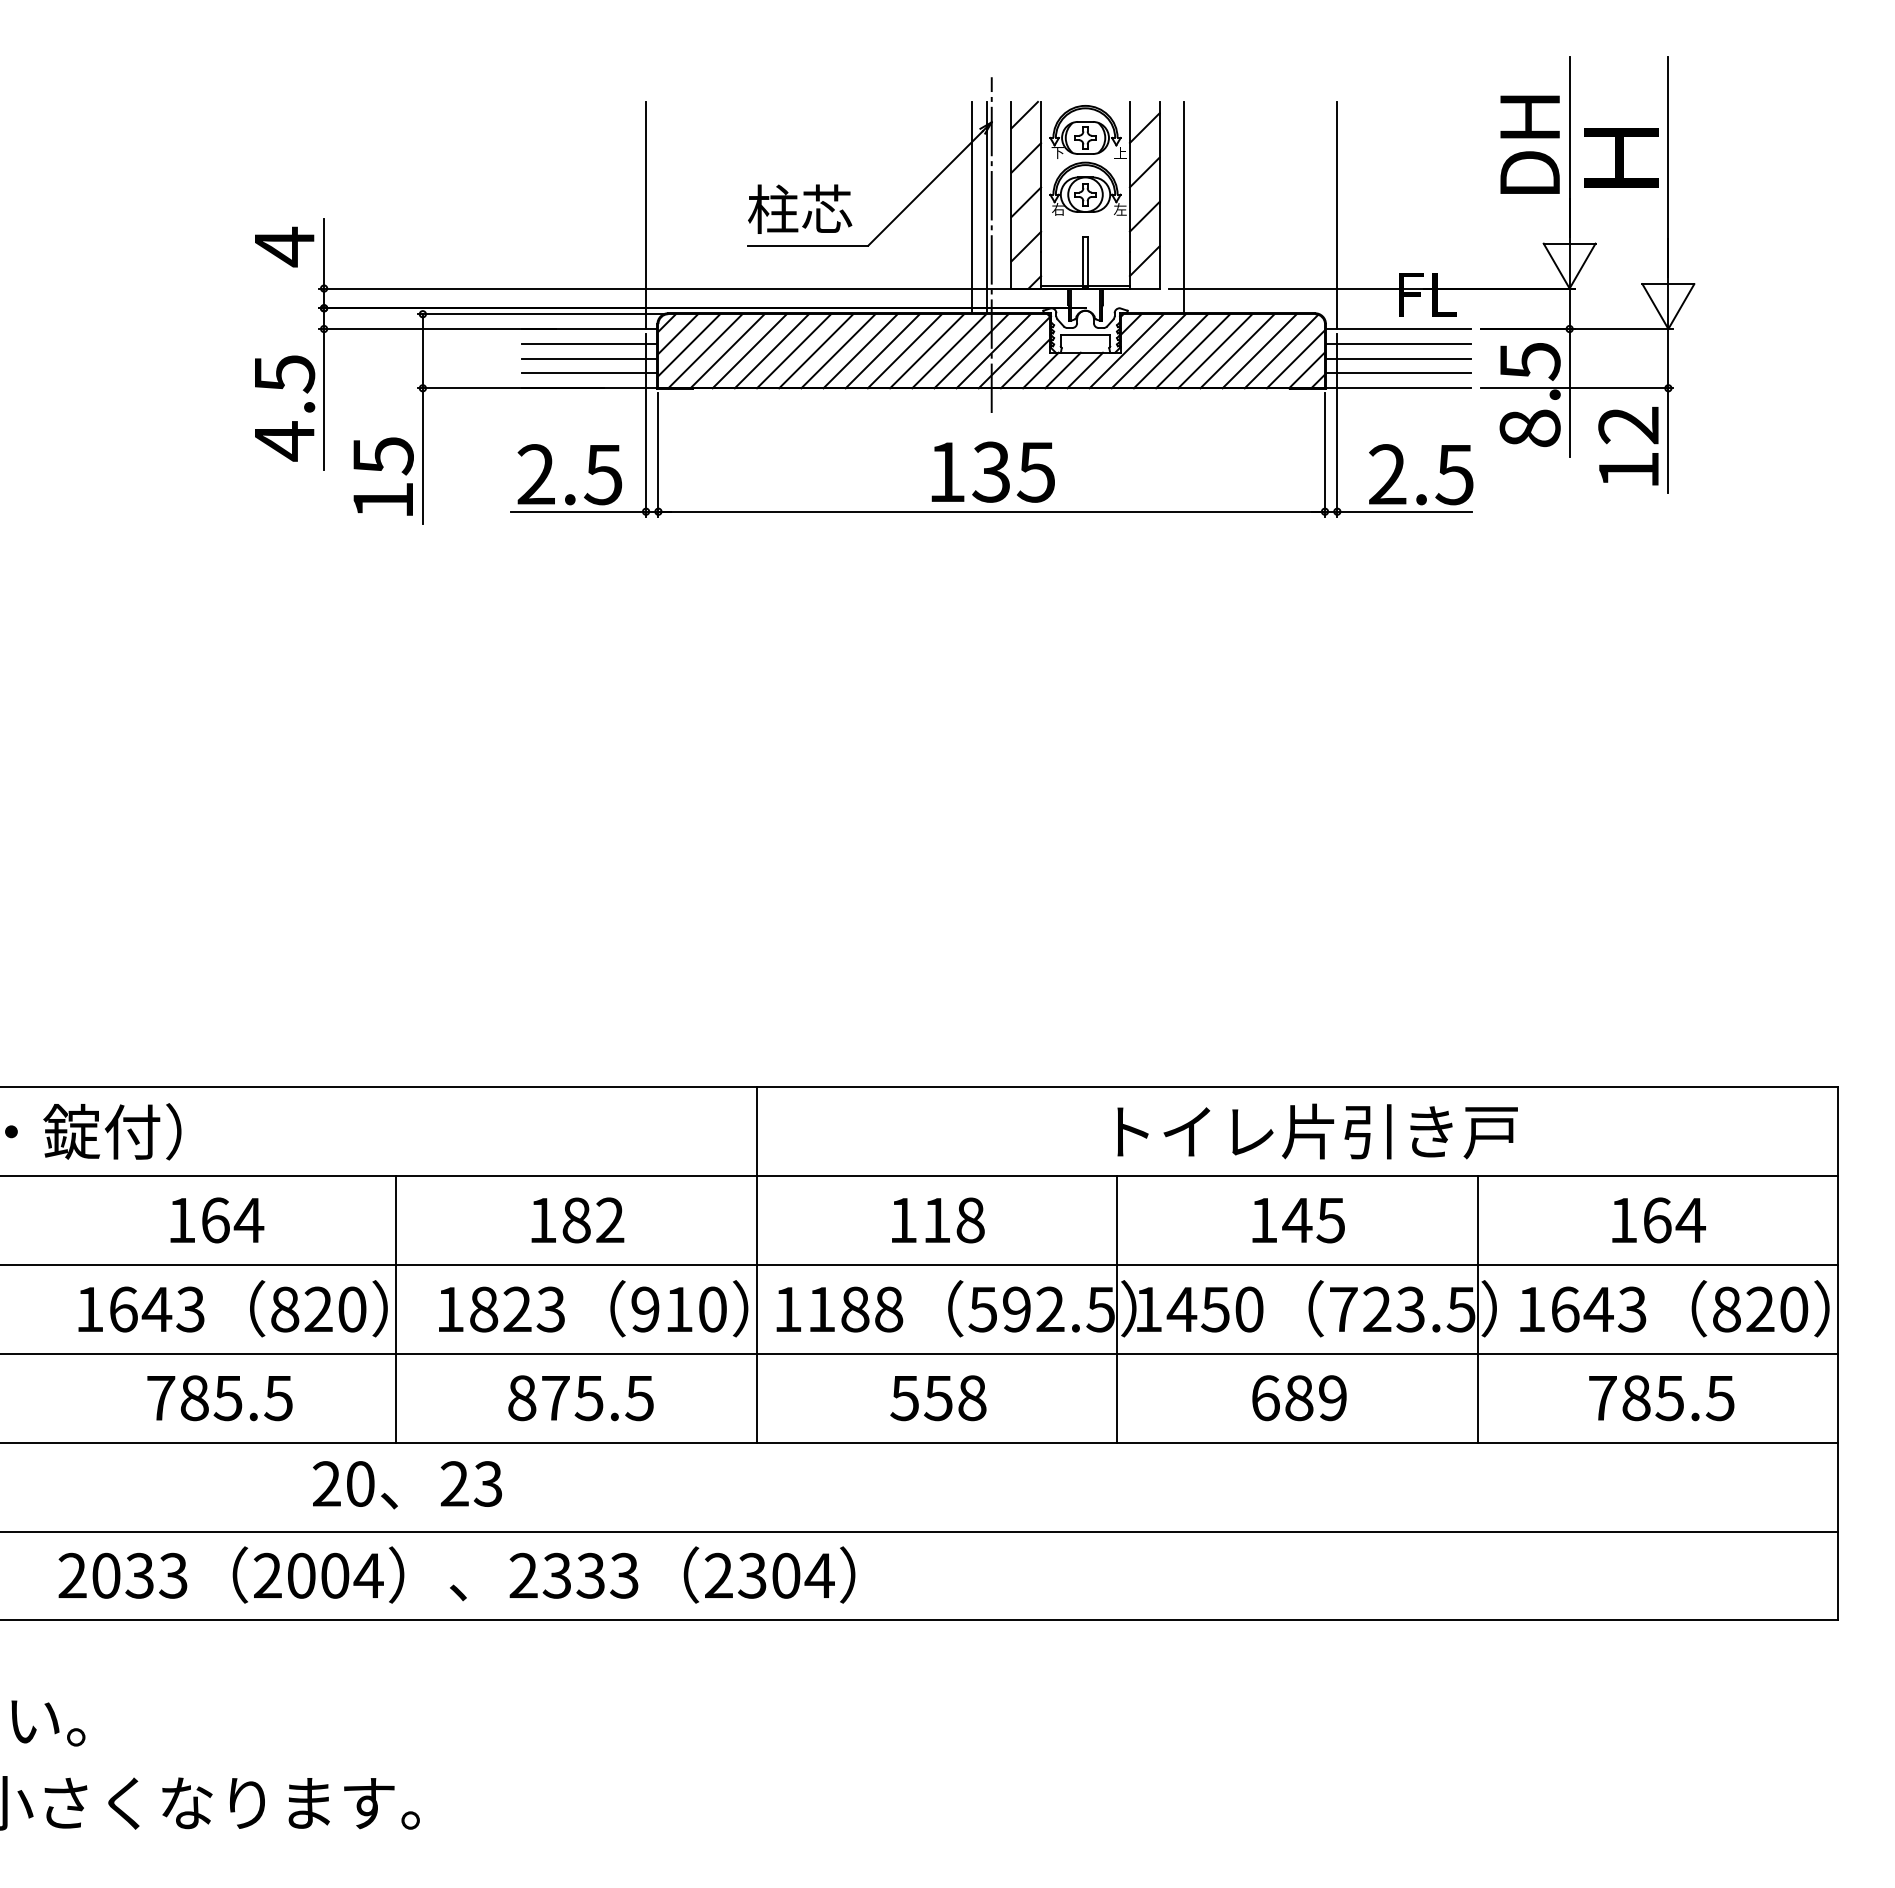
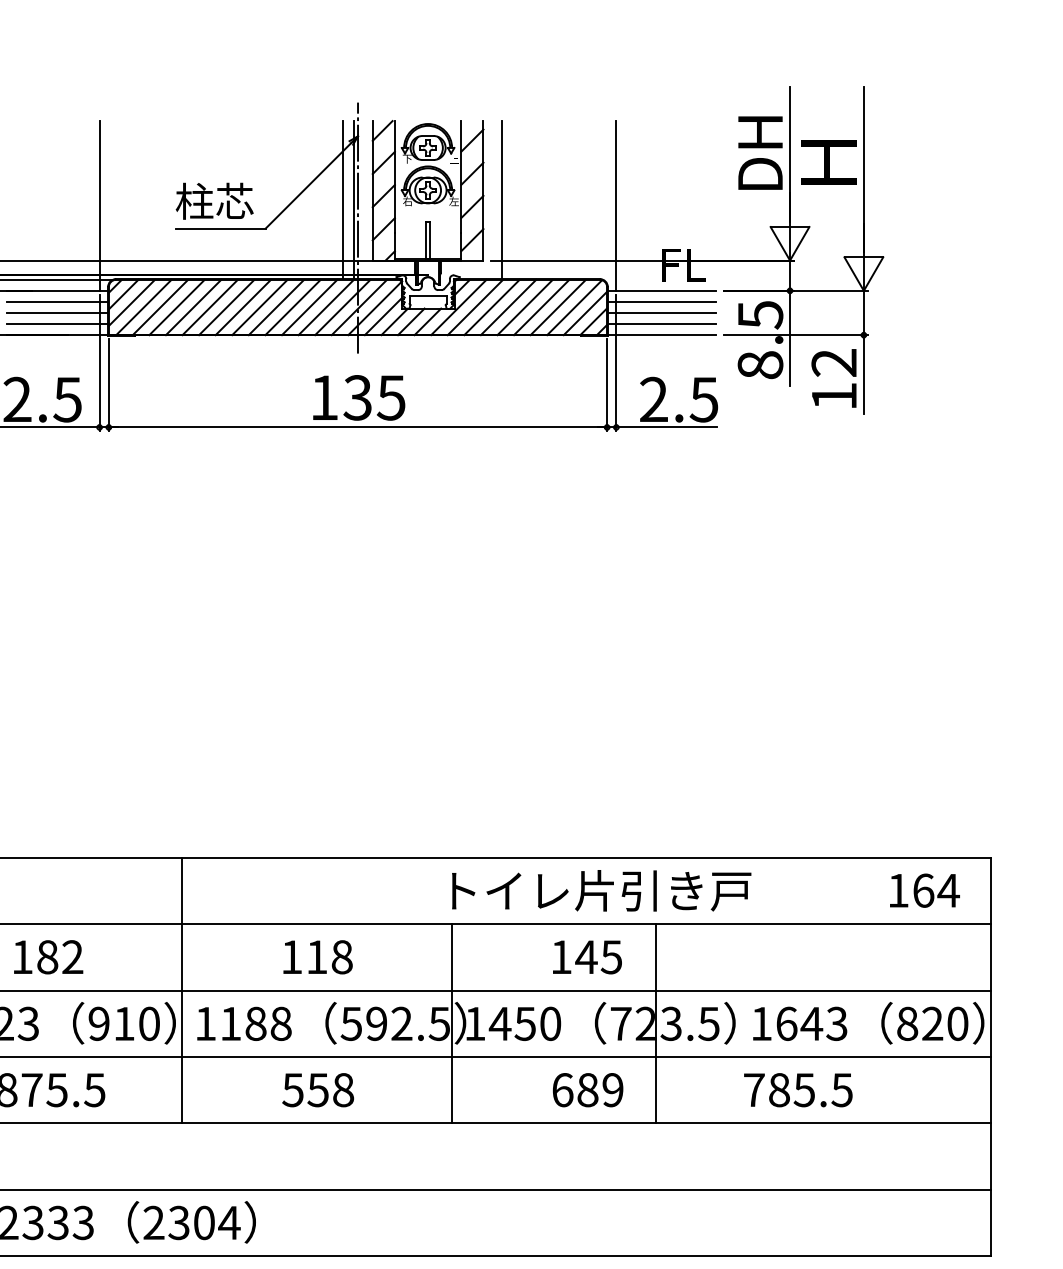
text: (1658, 1220) -> (924, 890), moved
line: (1477, 1309) -> (656, 1023), moved
text: (1661, 1398) -> (798, 1090), moved

